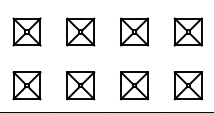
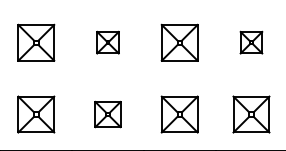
part: (80, 31) -> (107, 42), size x0.6
part: (188, 31) -> (251, 42), size x0.6
part: (80, 85) -> (107, 114), size x0.7

